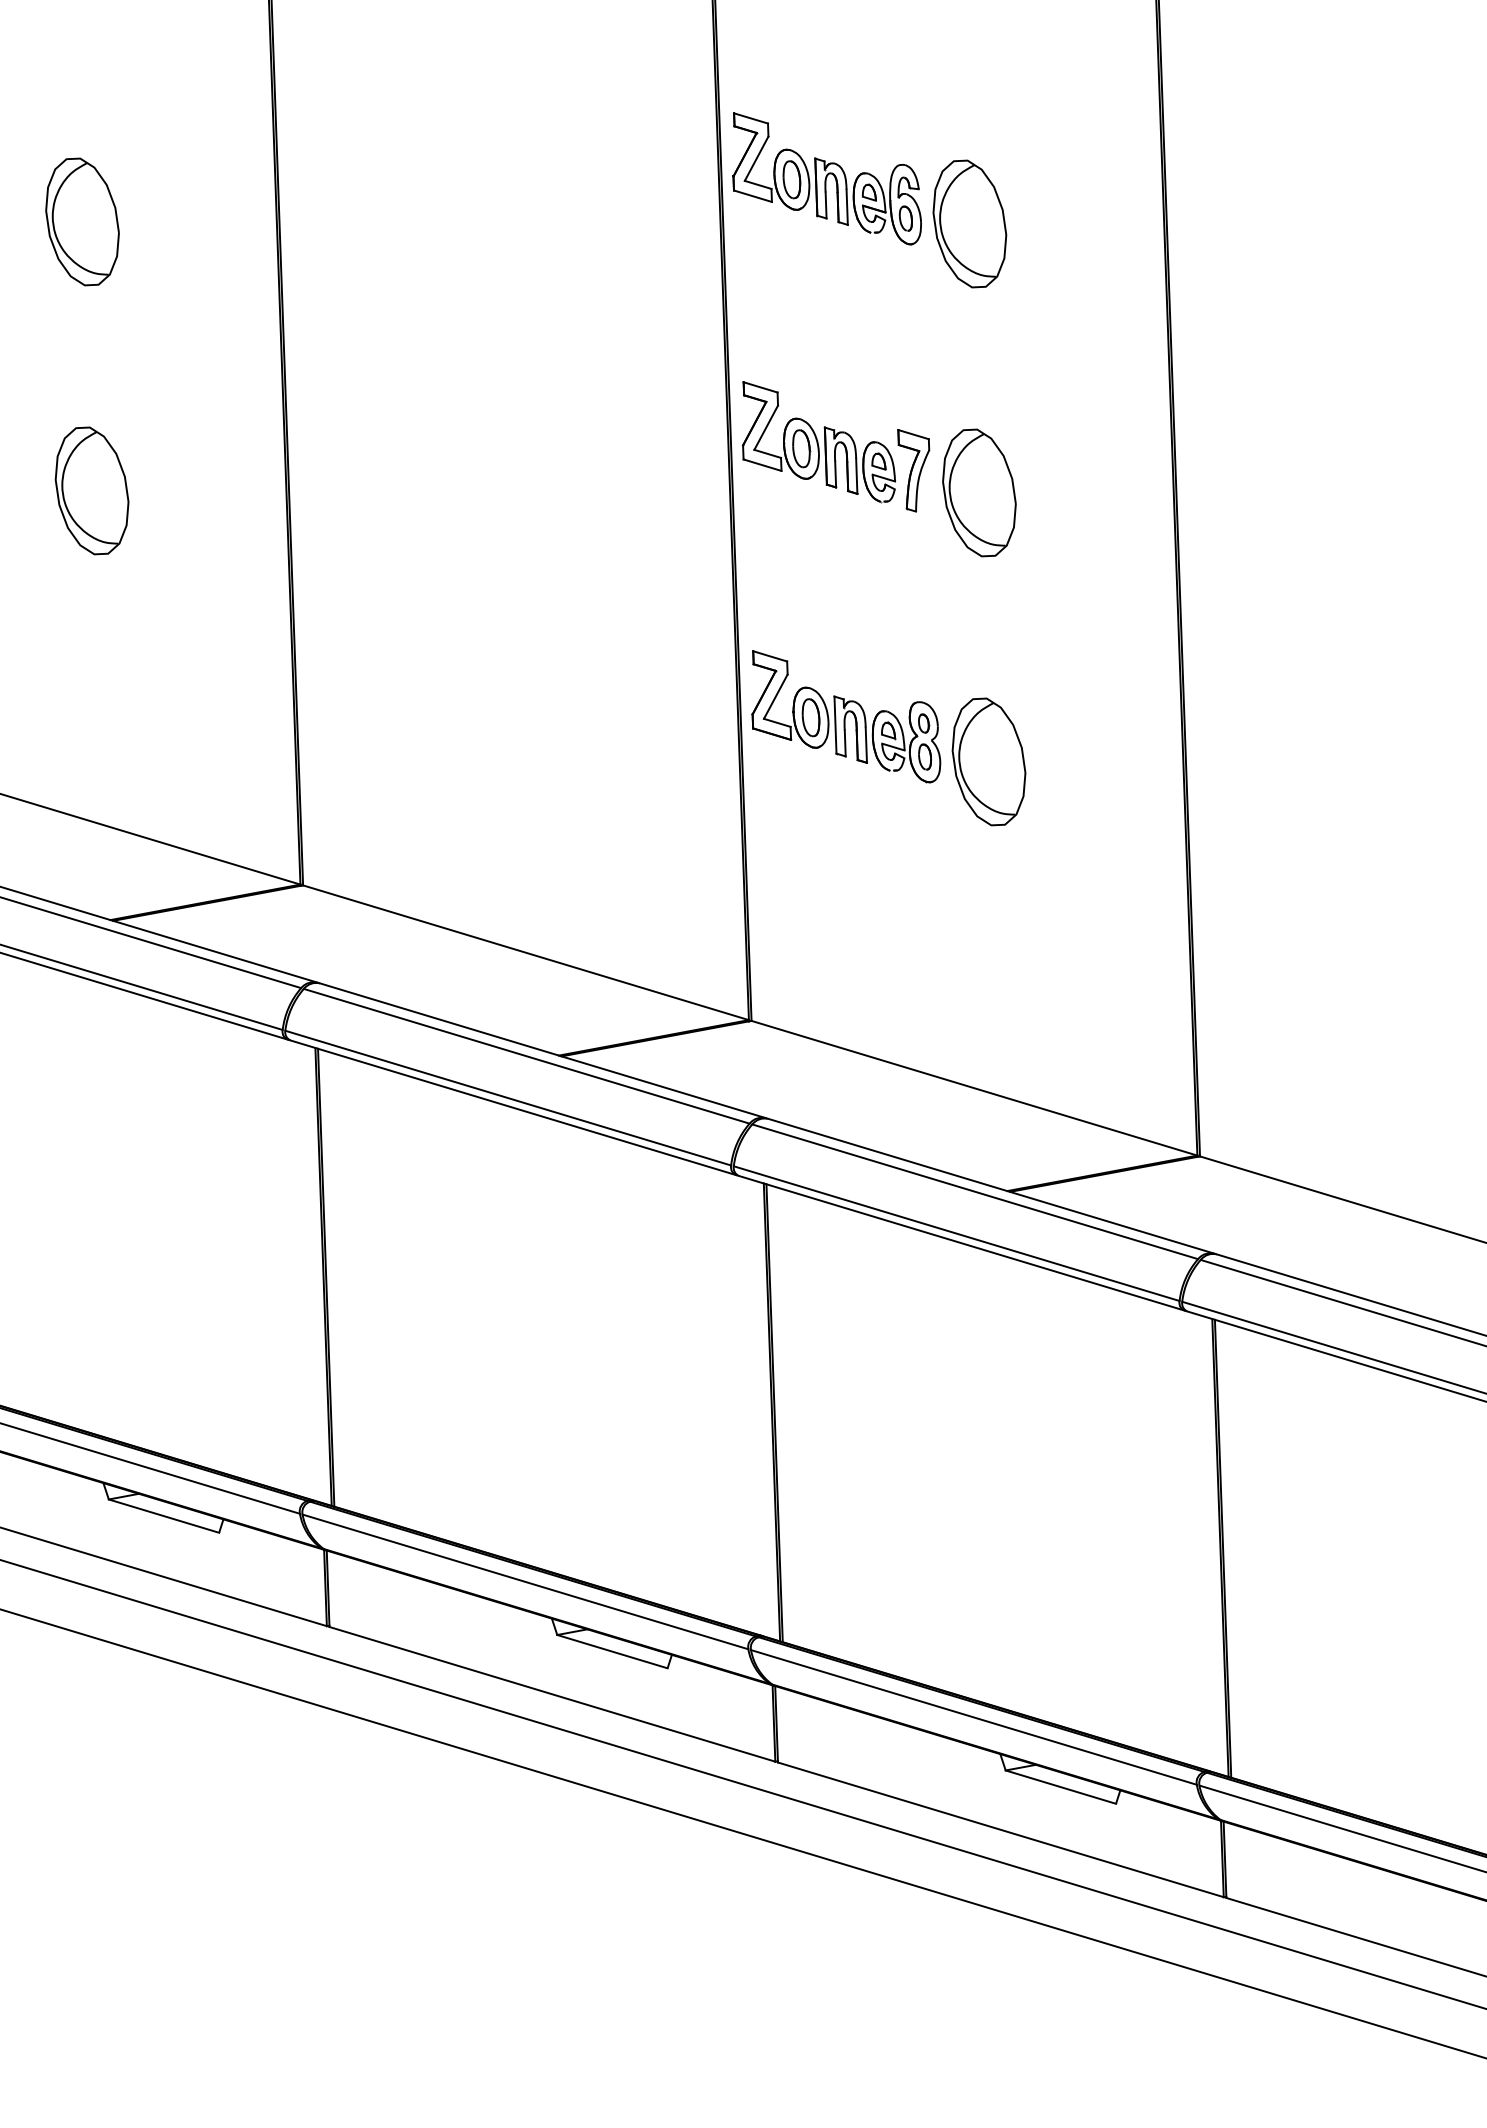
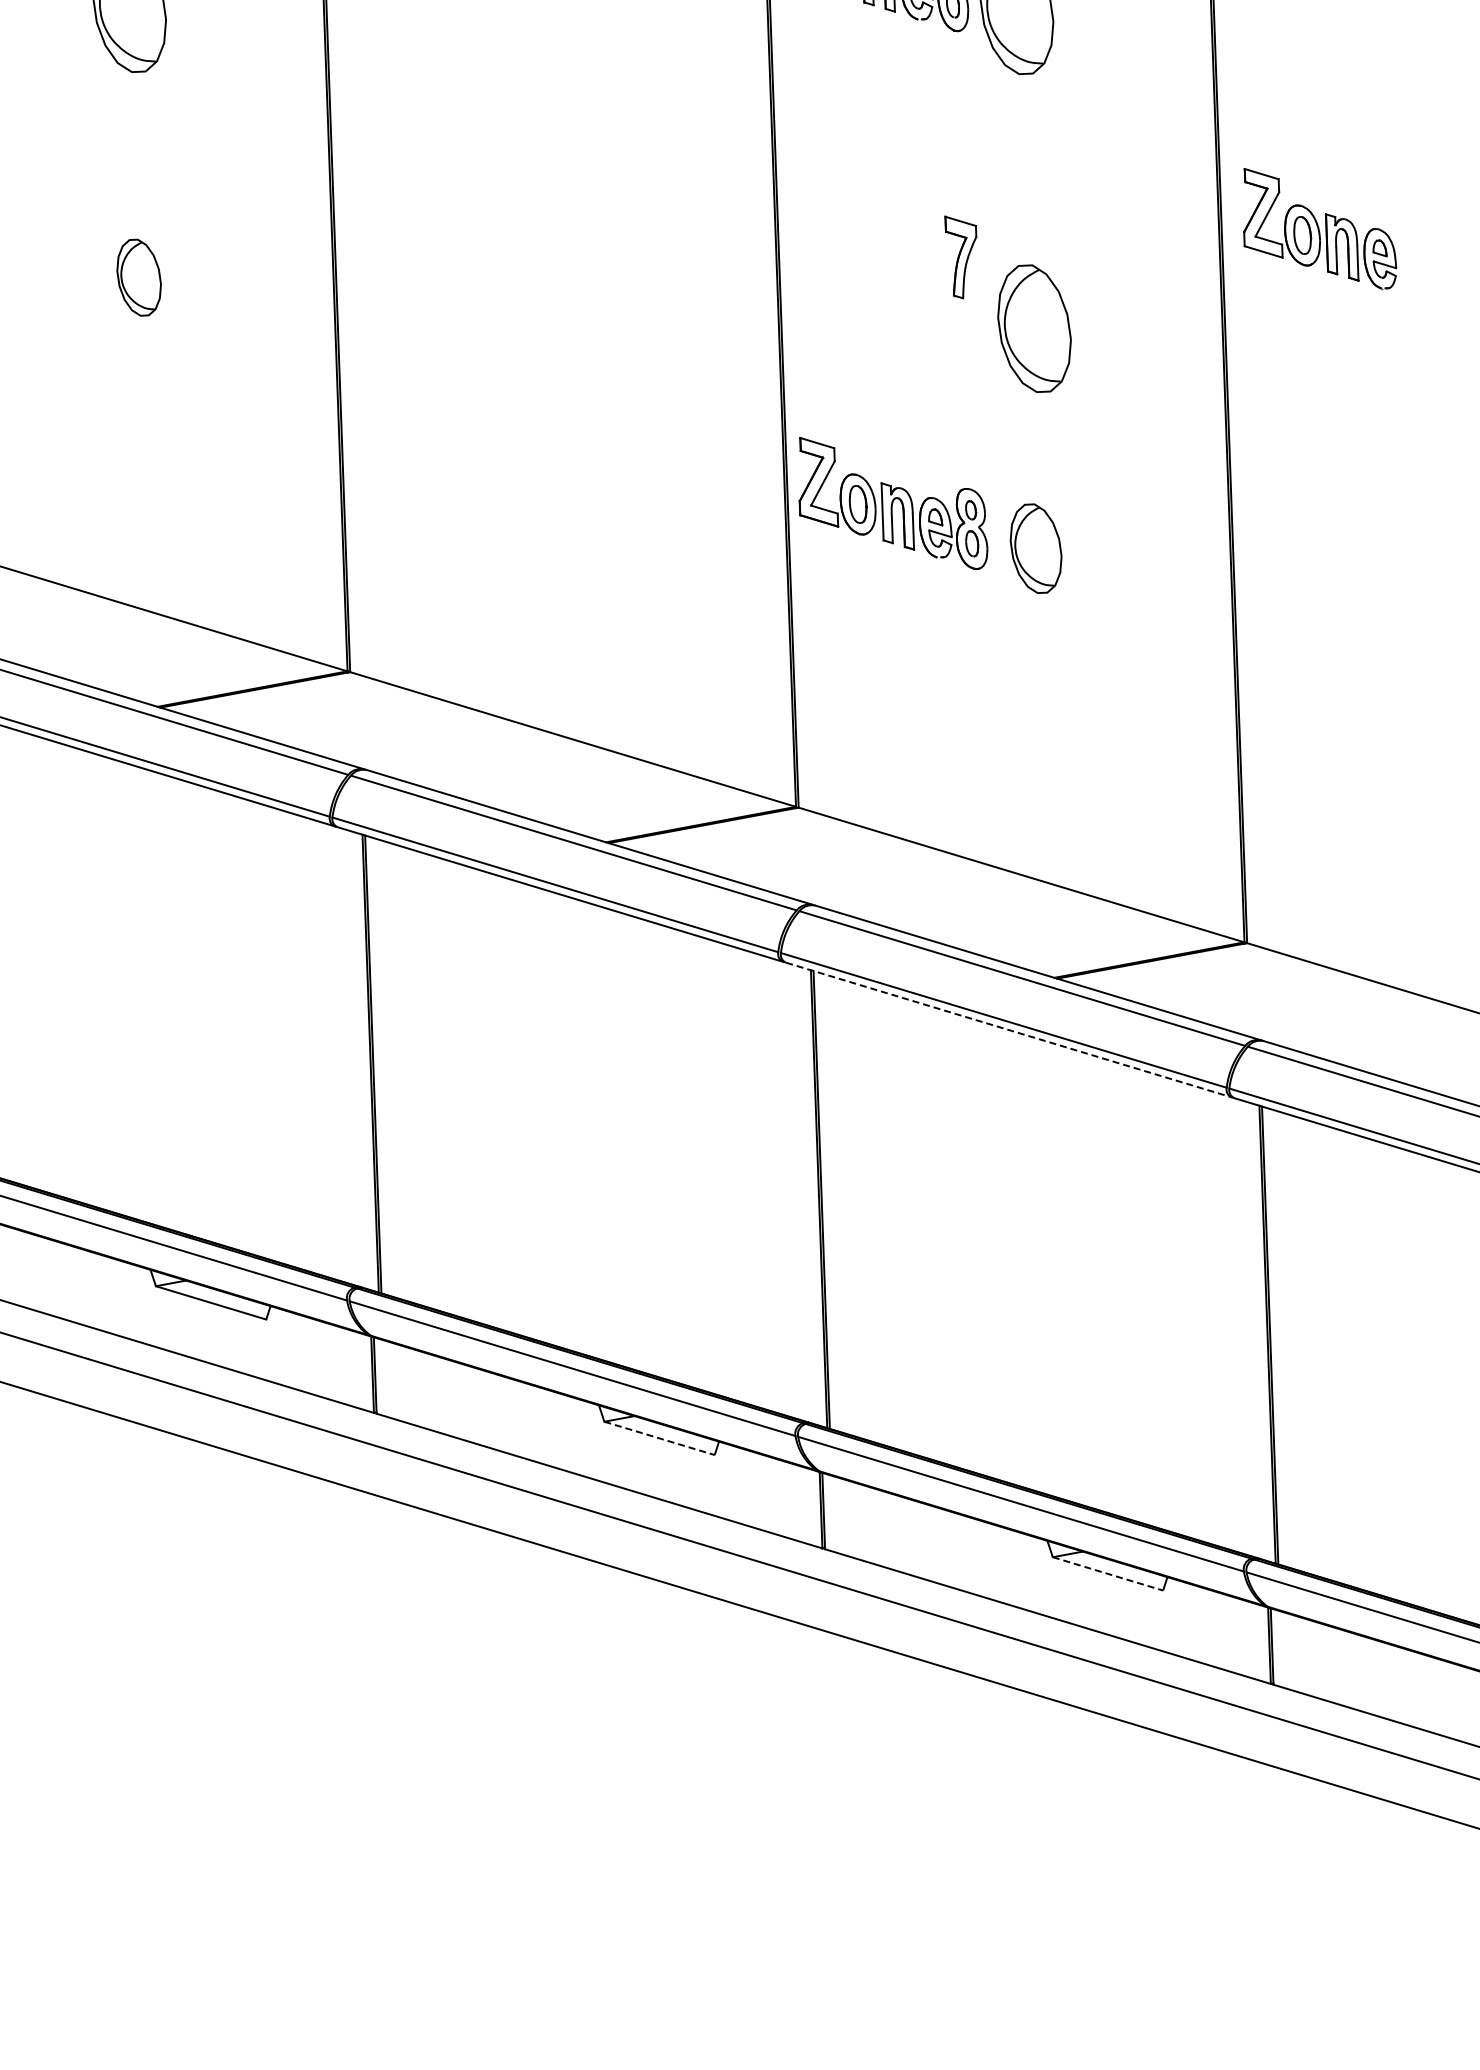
part: (818, 442) -> (1319, 229), moved
part: (91, 490) -> (138, 277), size x0.6
part: (979, 492) -> (1034, 328), moved
part: (988, 761) -> (1035, 548), size x0.7
line: (961, 1243) -> (1008, 1030), solid -> dashed
line: (612, 1651) -> (659, 1438), solid -> dashed
line: (1060, 1787) -> (1107, 1574), solid -> dashed

